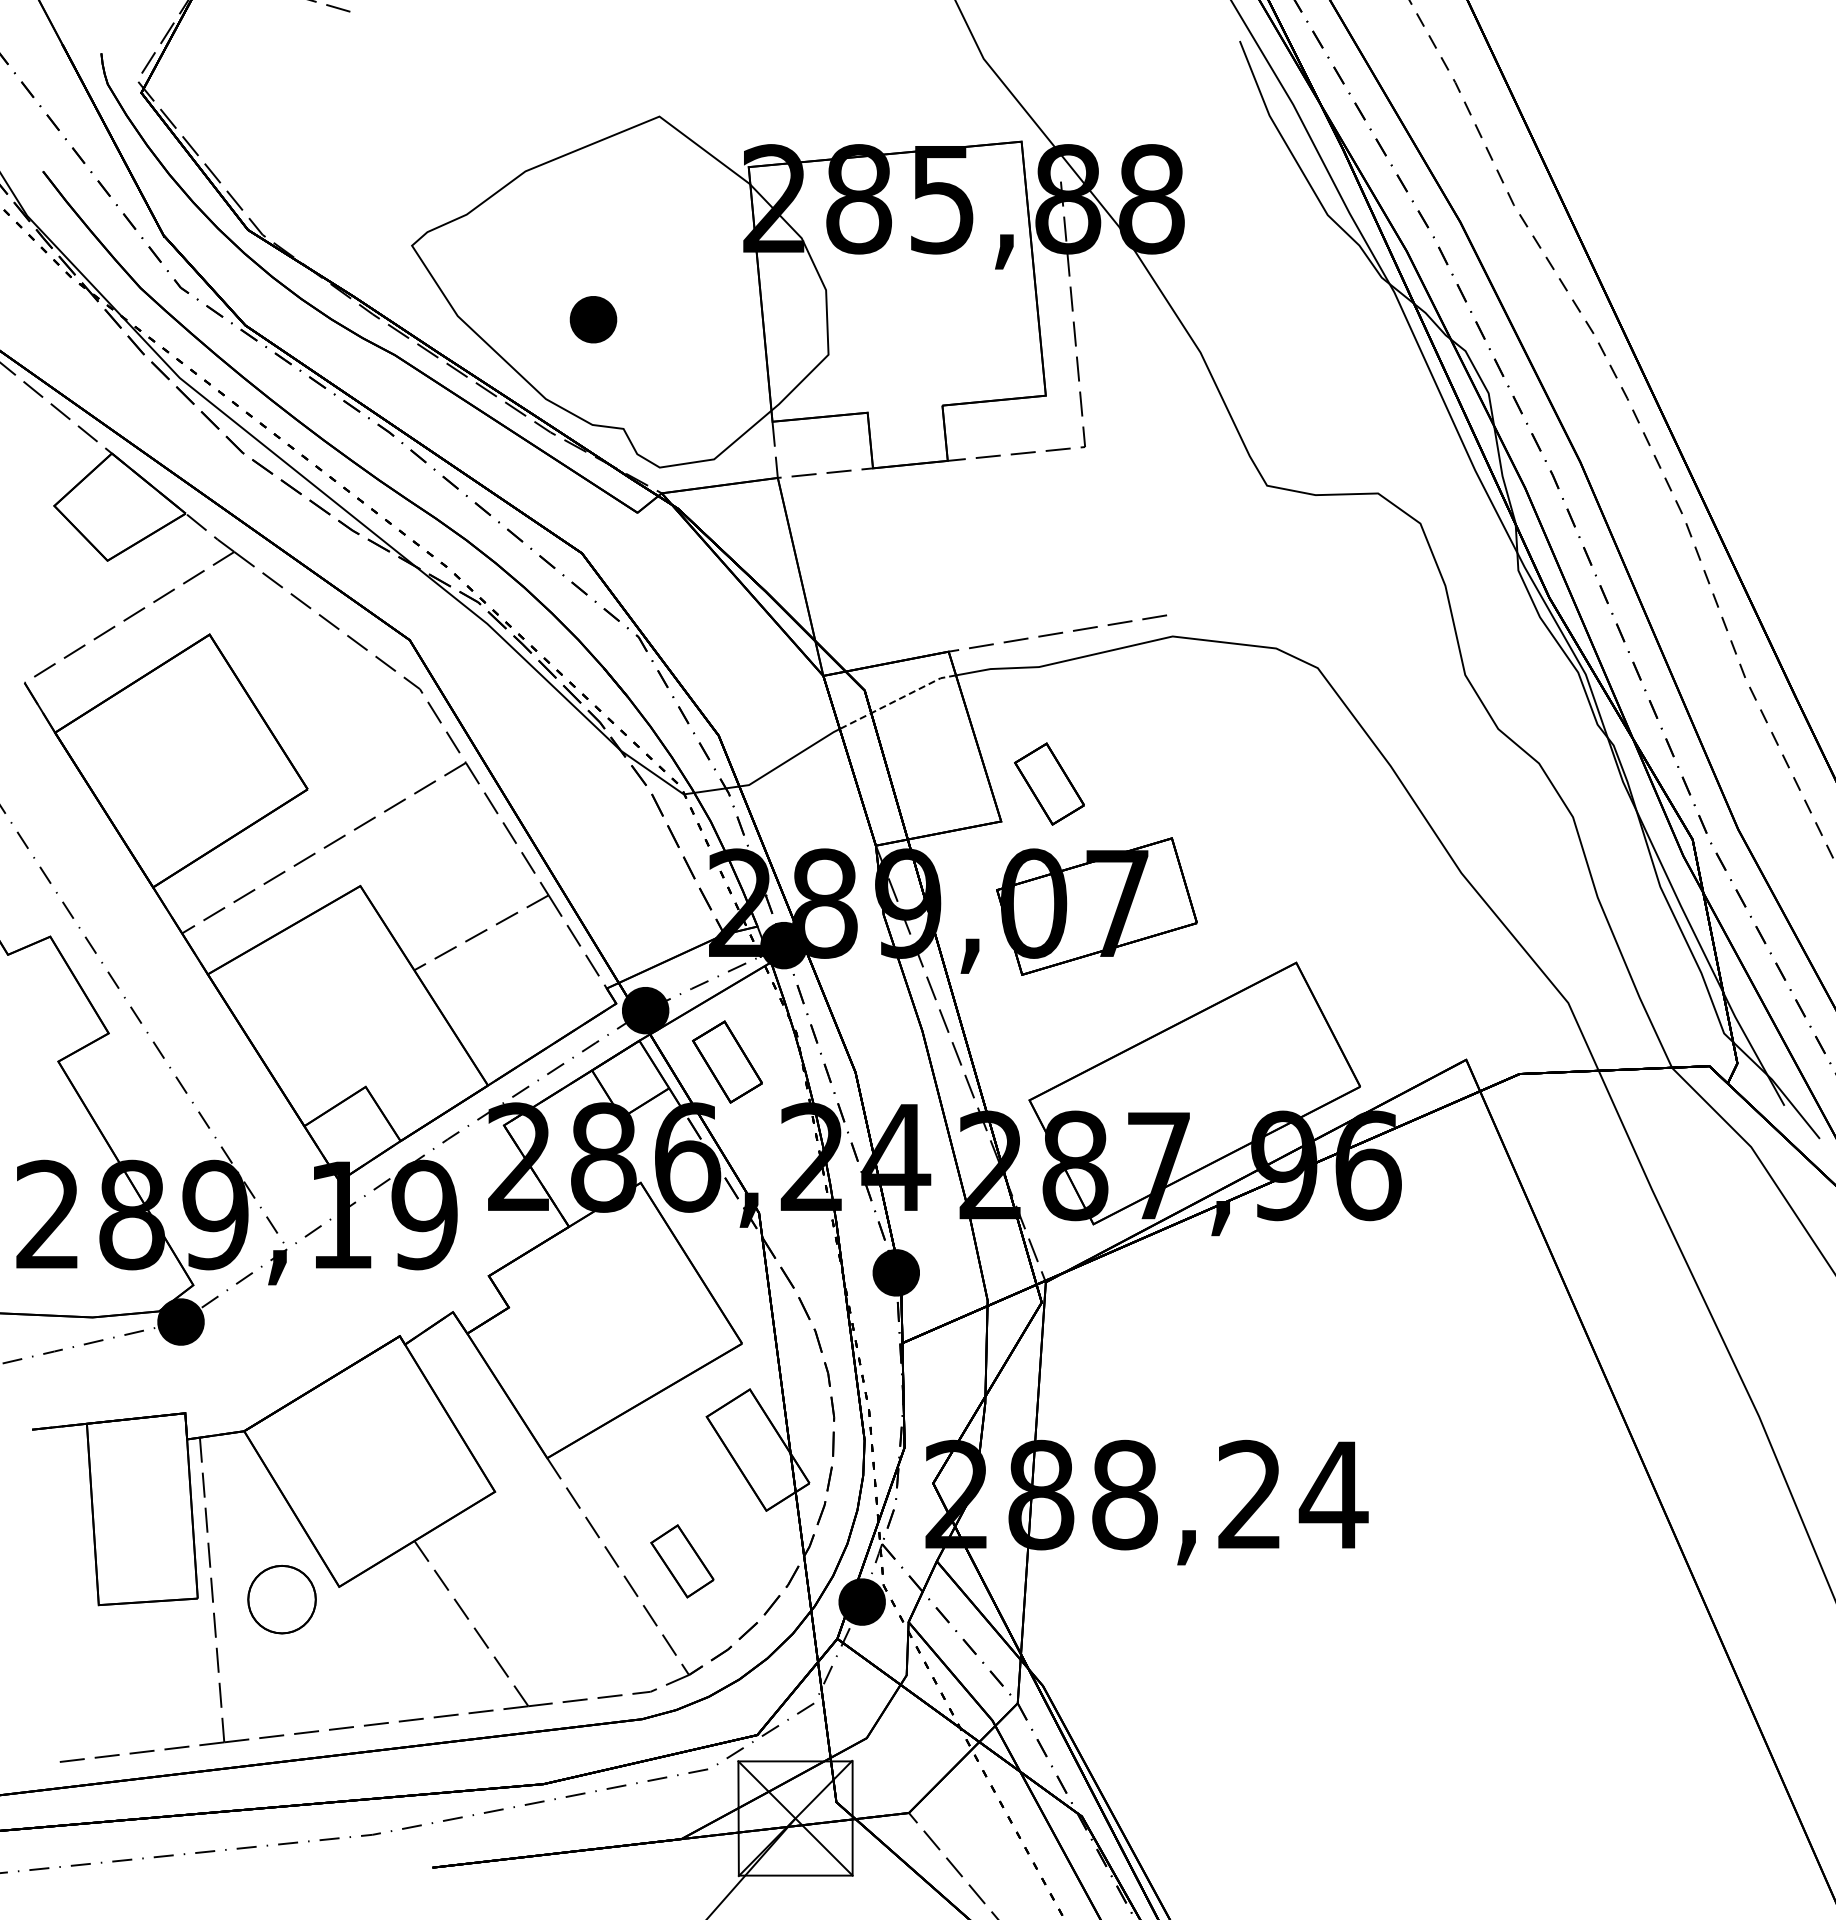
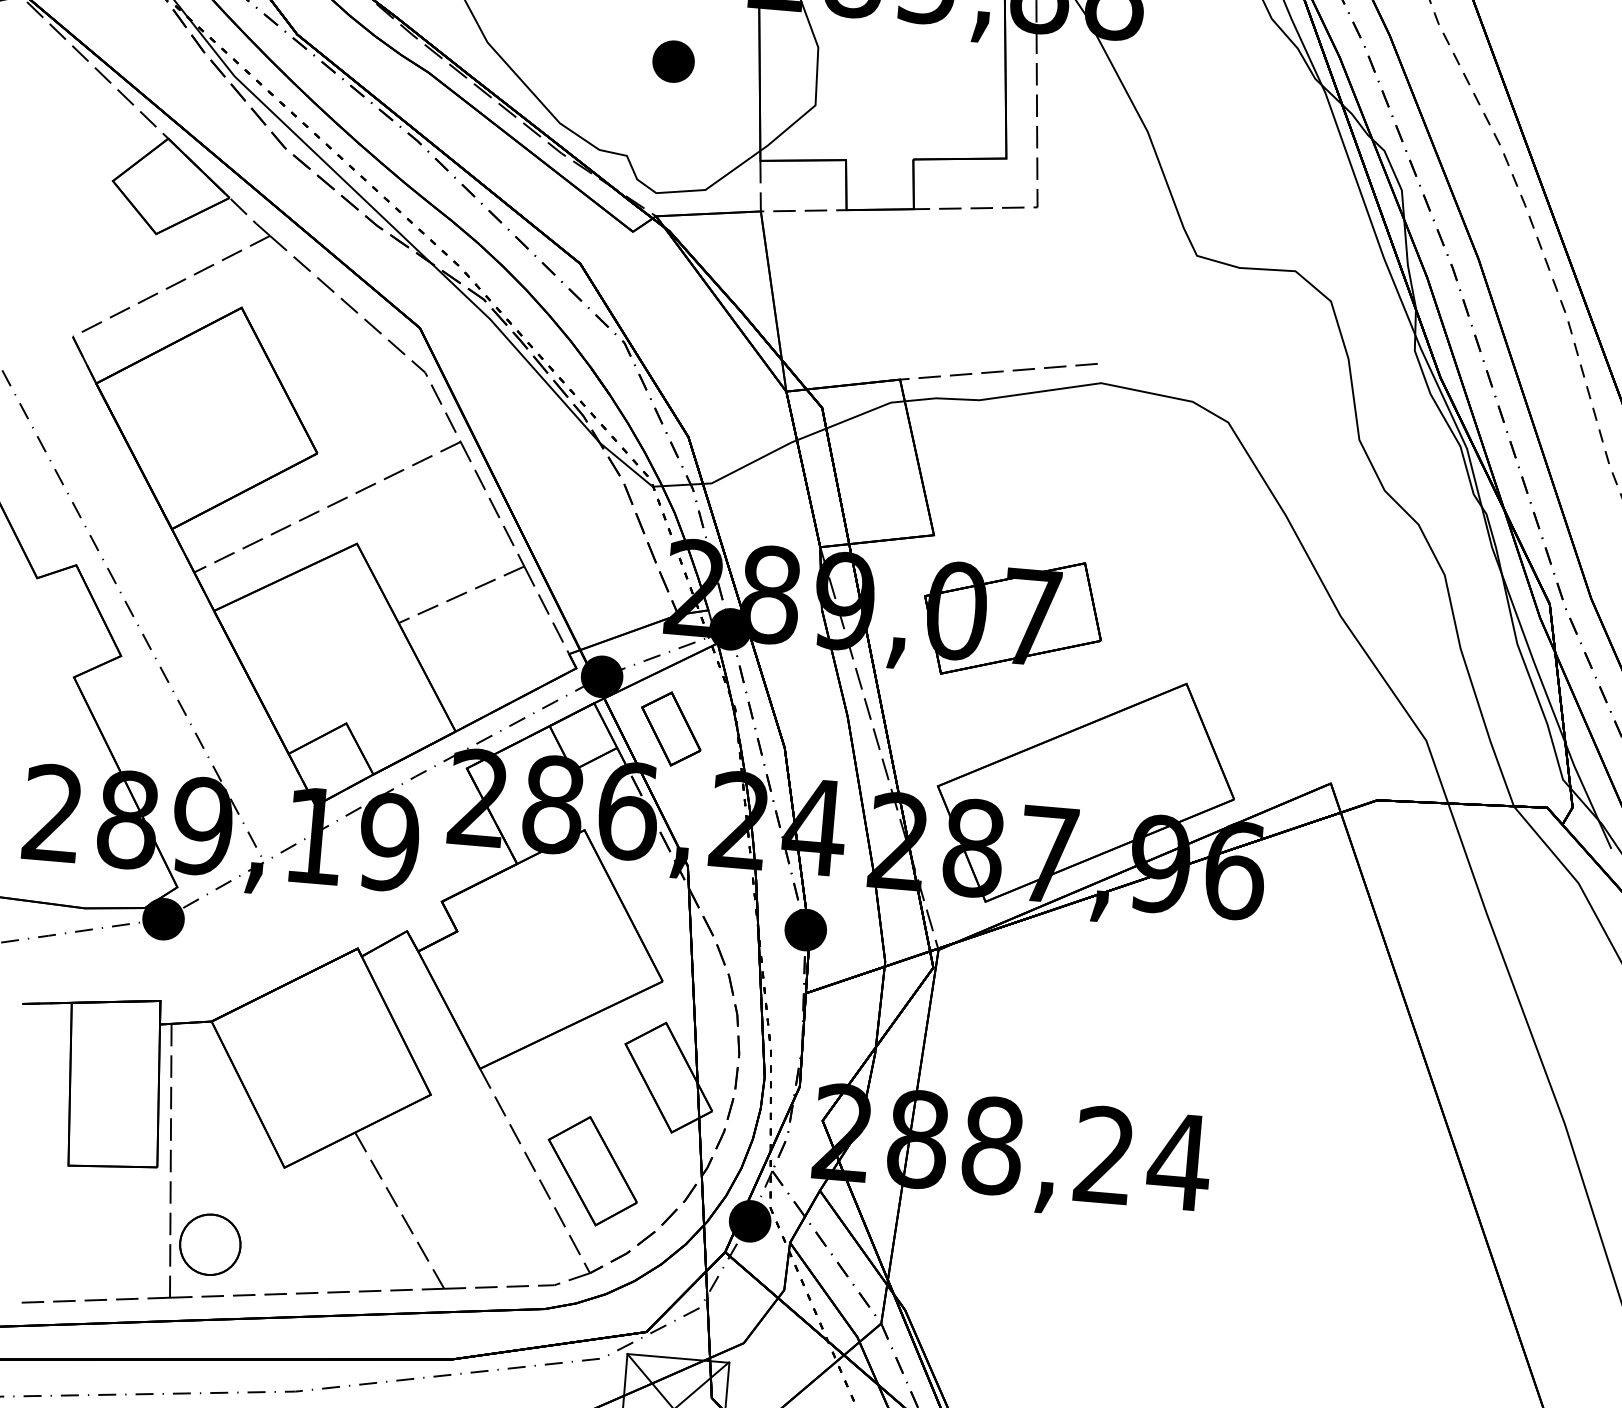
part: (593, 319) -> (673, 61), moved
line: (897, 700) -> (850, 419), dashed -> solid
part: (1049, 783) -> (979, 504), removed
part: (682, 1561) -> (592, 1171), size x1.67
part: (281, 1599) -> (209, 1244), moved

